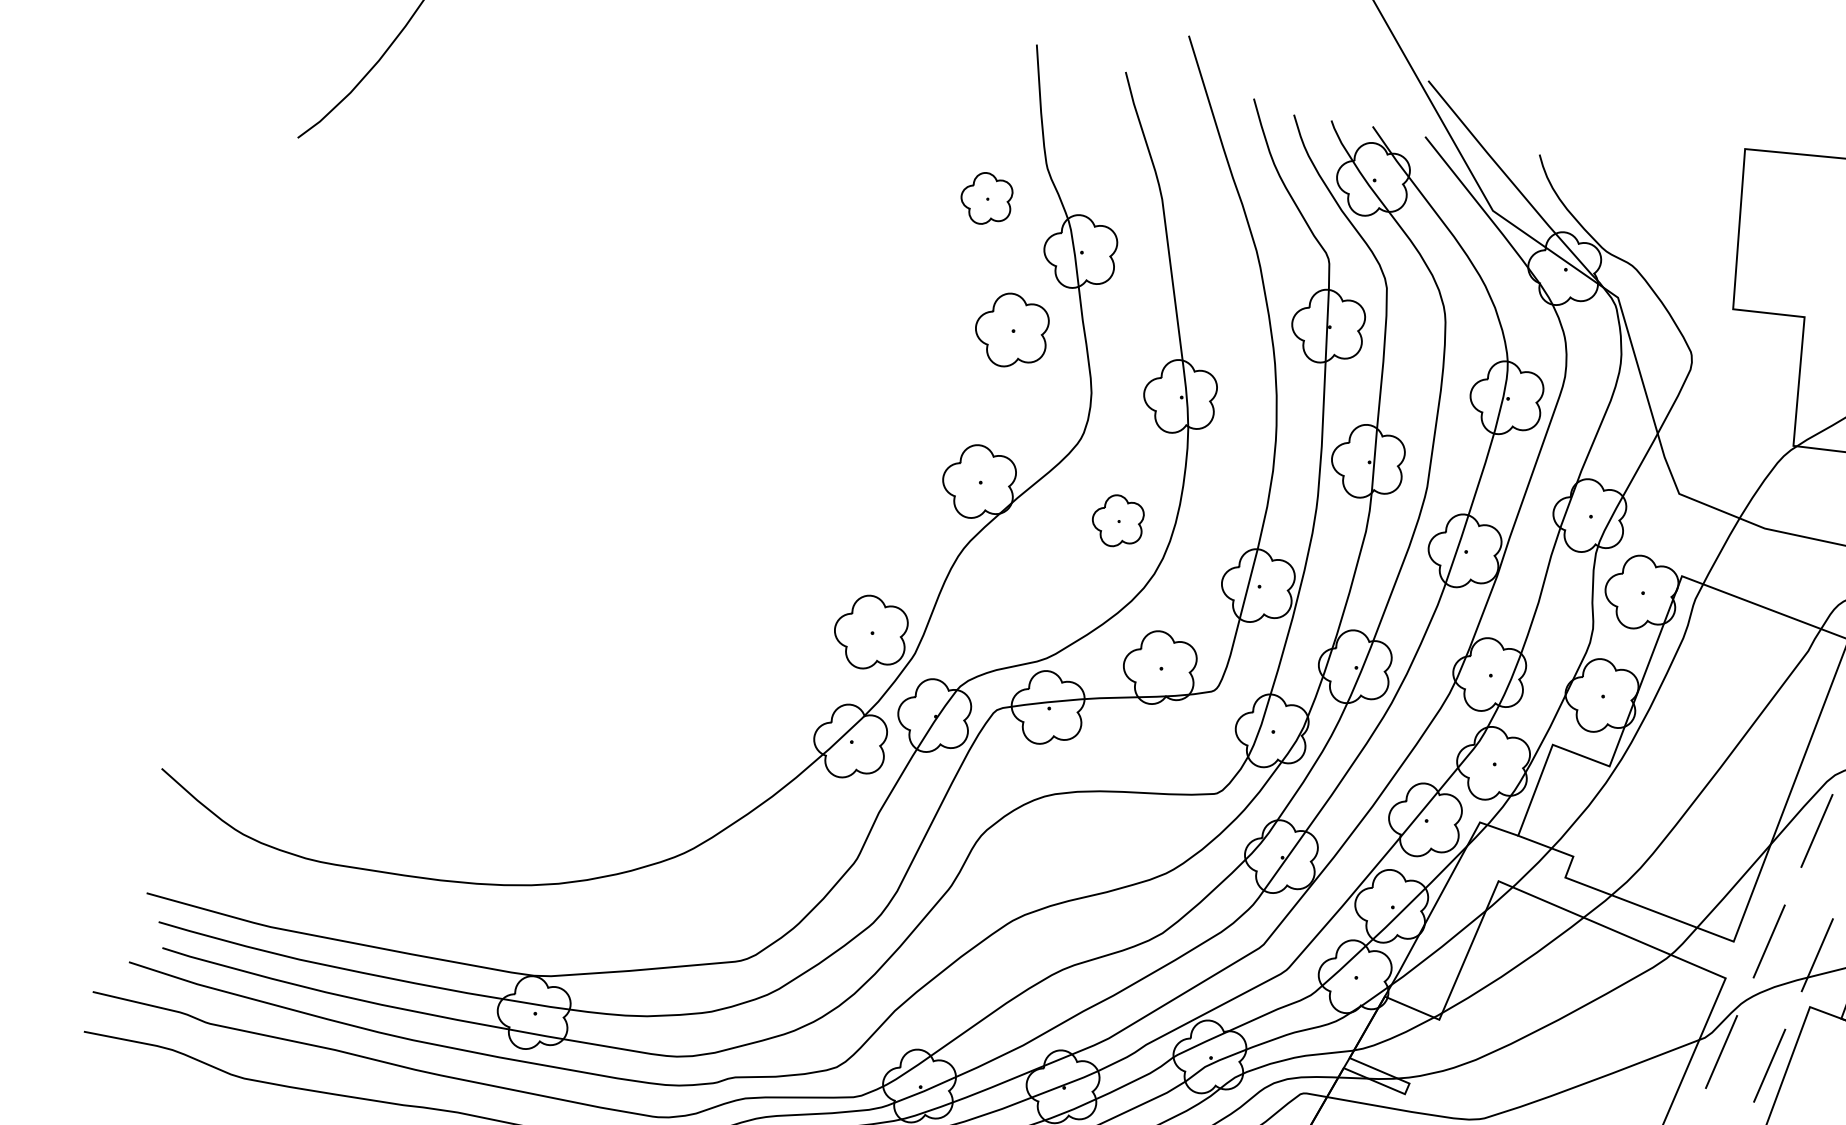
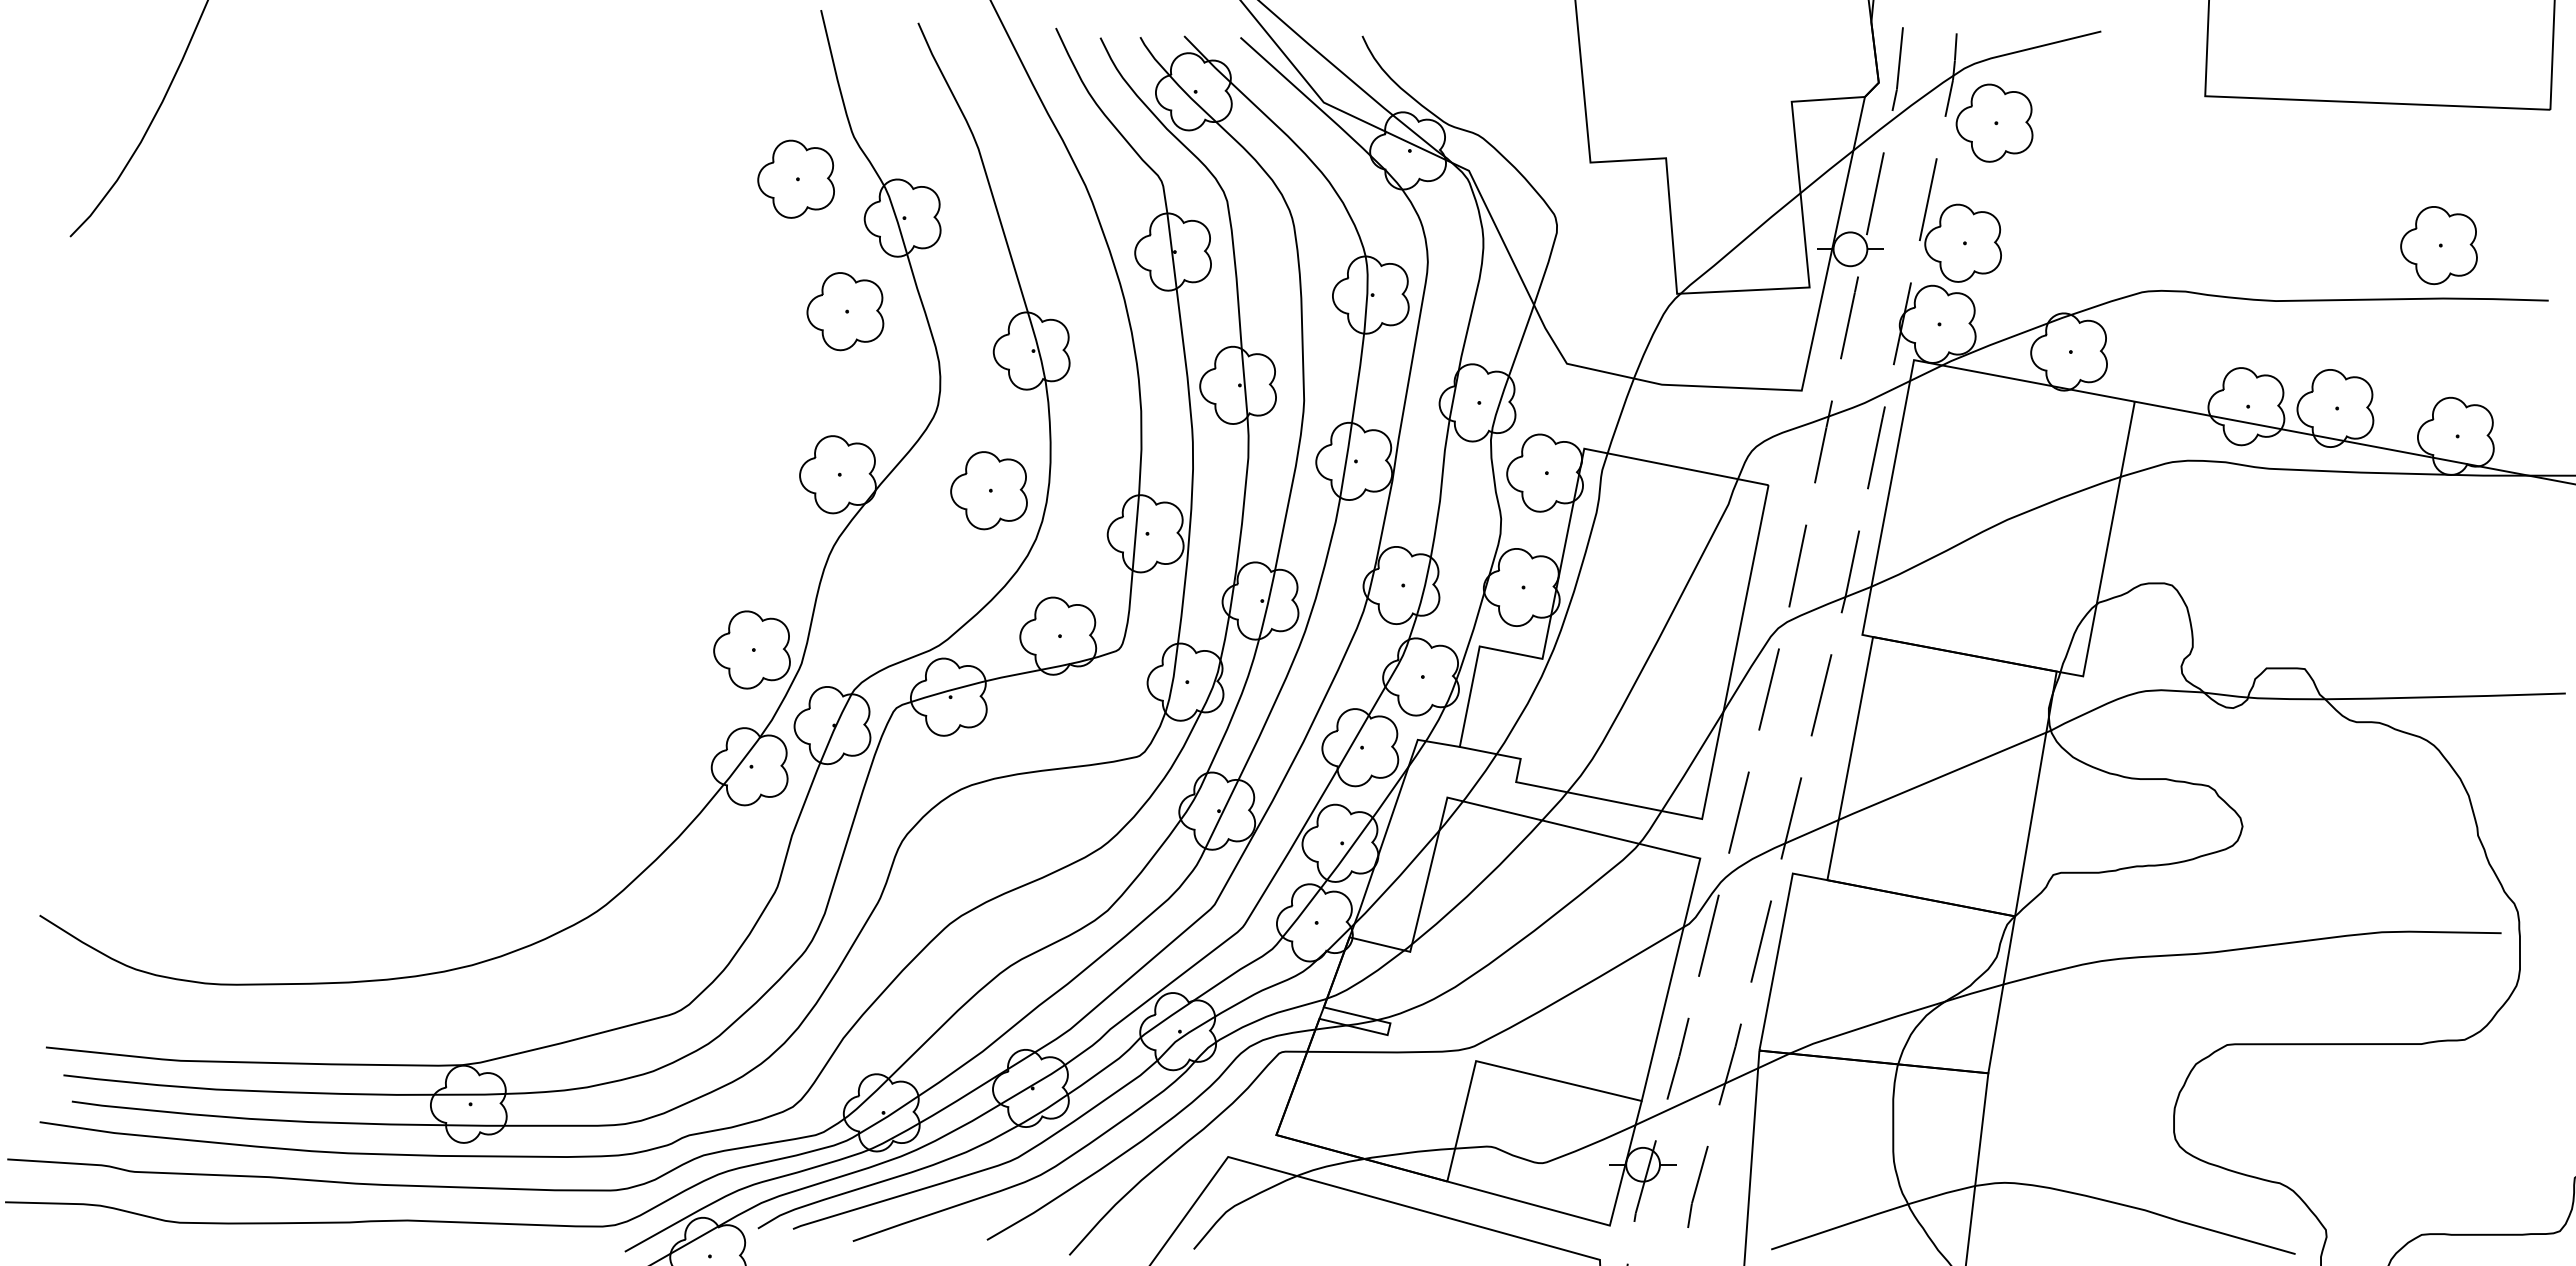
part: (986, 198) -> (795, 178), size x1.43
part: (1117, 520) -> (988, 490), size x1.43

